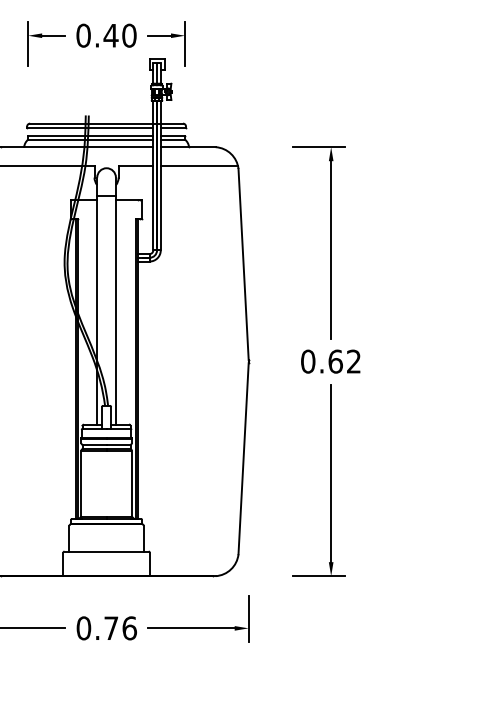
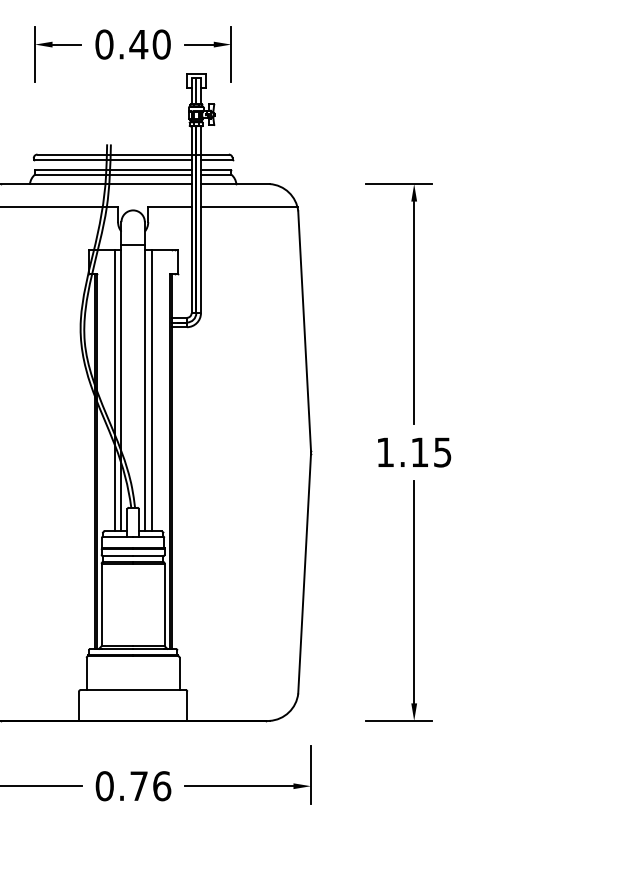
line: (92, 312) -> (115, 390), added
line: (121, 312) -> (151, 390), added
text: (330, 361) -> (413, 452), 0.62 -> 1.15

